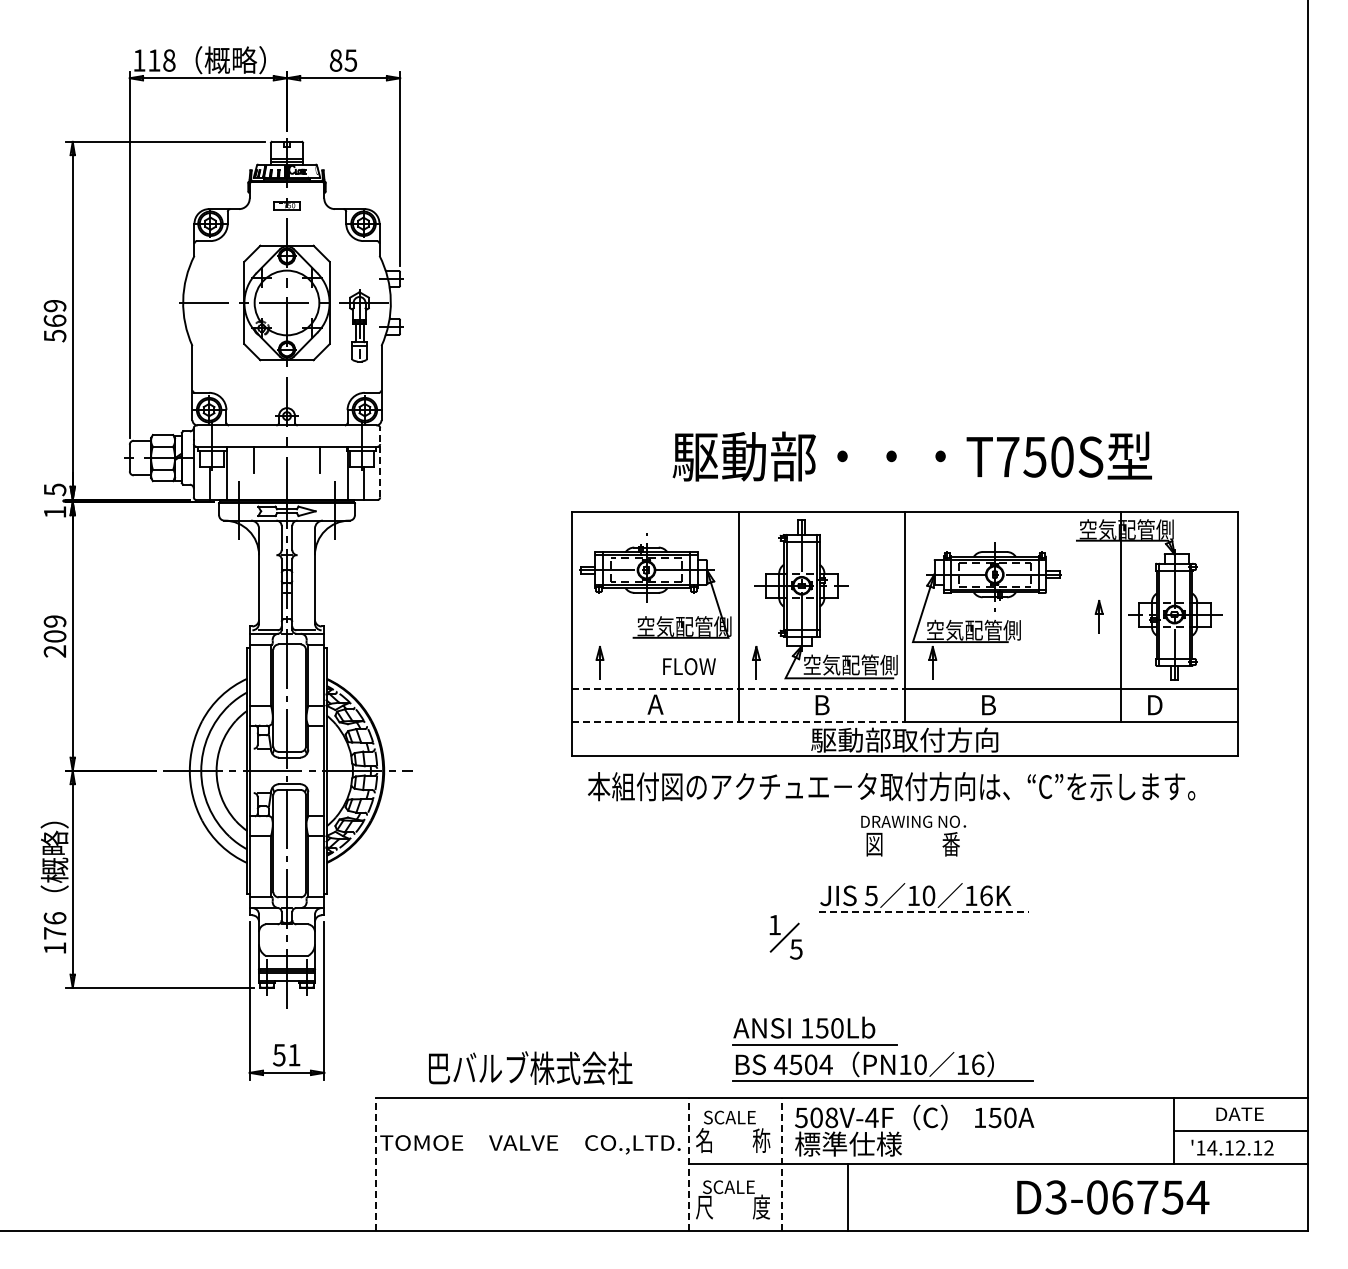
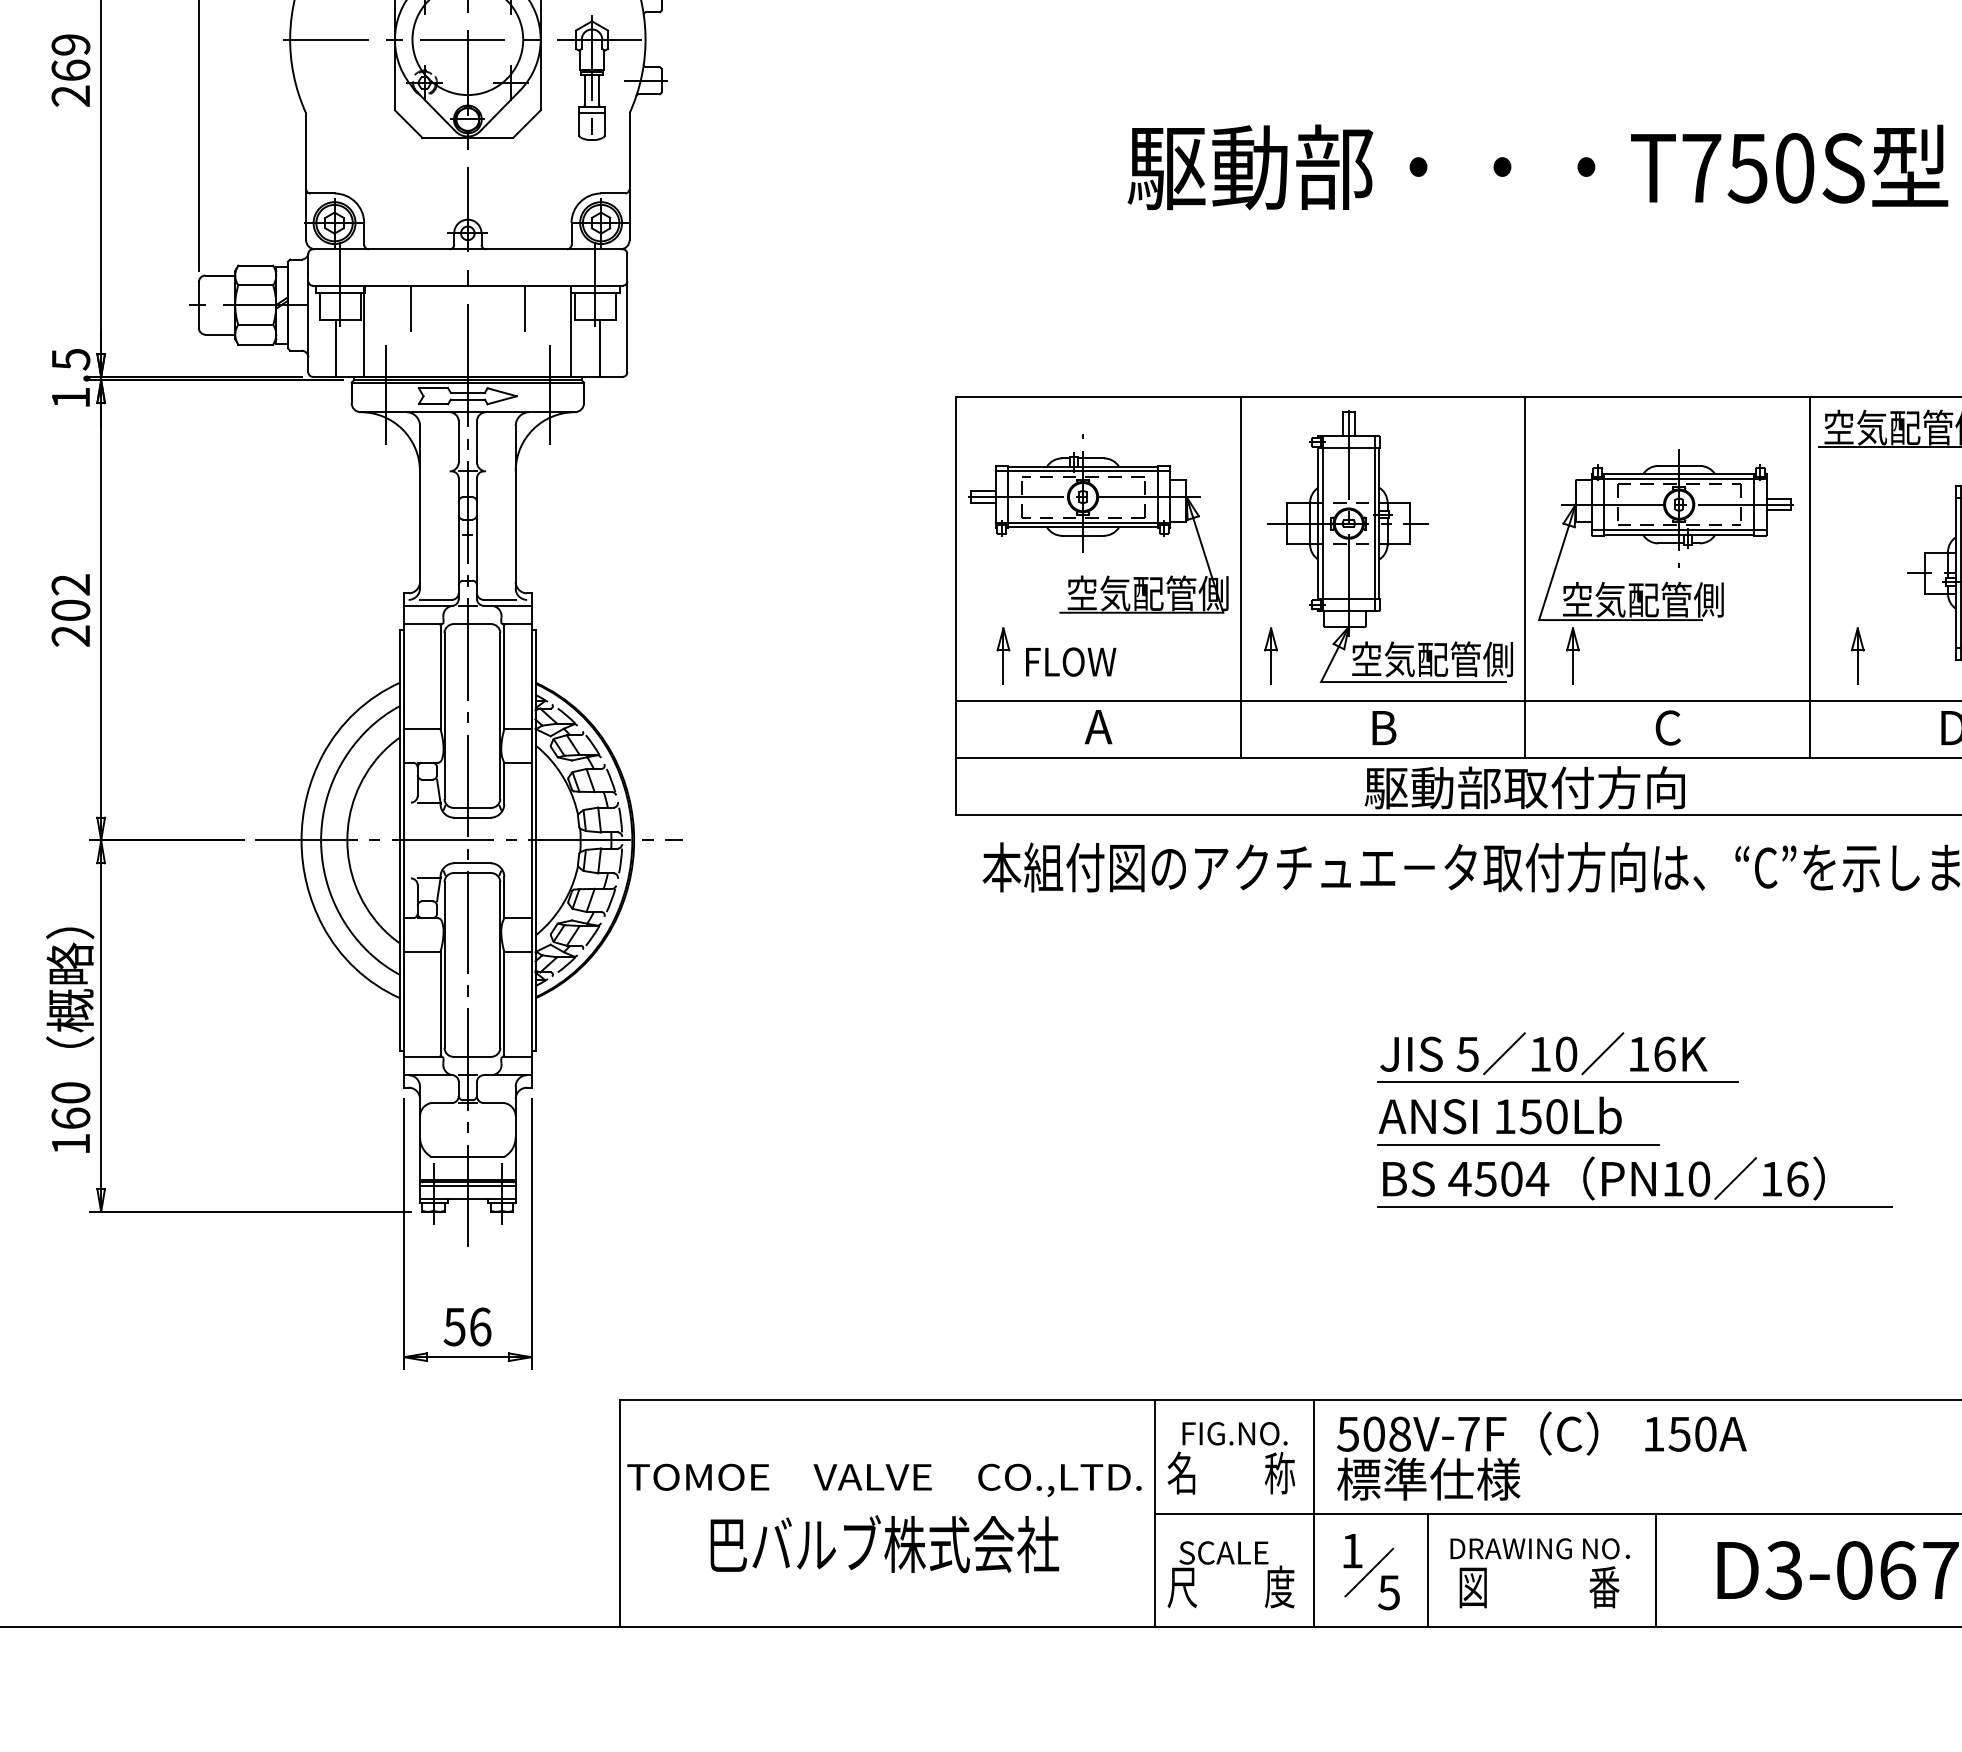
text: (54, 335) -> (69, 95), 569 -> 269
text: (911, 456) -> (1536, 167), moved
line: (380, 462) -> (627, 312), dashed -> solid
part: (1098, 616) -> (1856, 654), moved
line: (1121, 616) -> (1810, 576), moved
text: (55, 621) -> (71, 584), 209 -> 202
text: (689, 666) -> (1071, 661), moved
line: (739, 689) -> (1242, 701), dashed -> solid
text: (988, 704) -> (1668, 726), B -> C
line: (739, 722) -> (1242, 757), dashed -> solid
text: (913, 835) -> (1539, 1572), moved
line: (924, 912) -> (1558, 1082), dashed -> solid
text: (54, 925) -> (69, 1105), 176 -> 160
part: (785, 937) -> (1370, 1572), moved
part: (882, 1048) -> (1634, 1151), moved
text: (294, 1054) -> (480, 1325), 51 -> 56
text: (530, 1067) -> (884, 1543), moved
text: (734, 1117) -> (1233, 1433), SCALE -> FIG.NO.
text: (871, 1117) -> (1468, 1433), 508V-4F -> 508V-7F
line: (375, 1164) -> (619, 1514), dashed -> solid
line: (688, 1164) -> (1154, 1514), dashed -> solid
line: (781, 1164) -> (1314, 1514), dashed -> solid
line: (981, 1197) -> (1656, 1570), added

